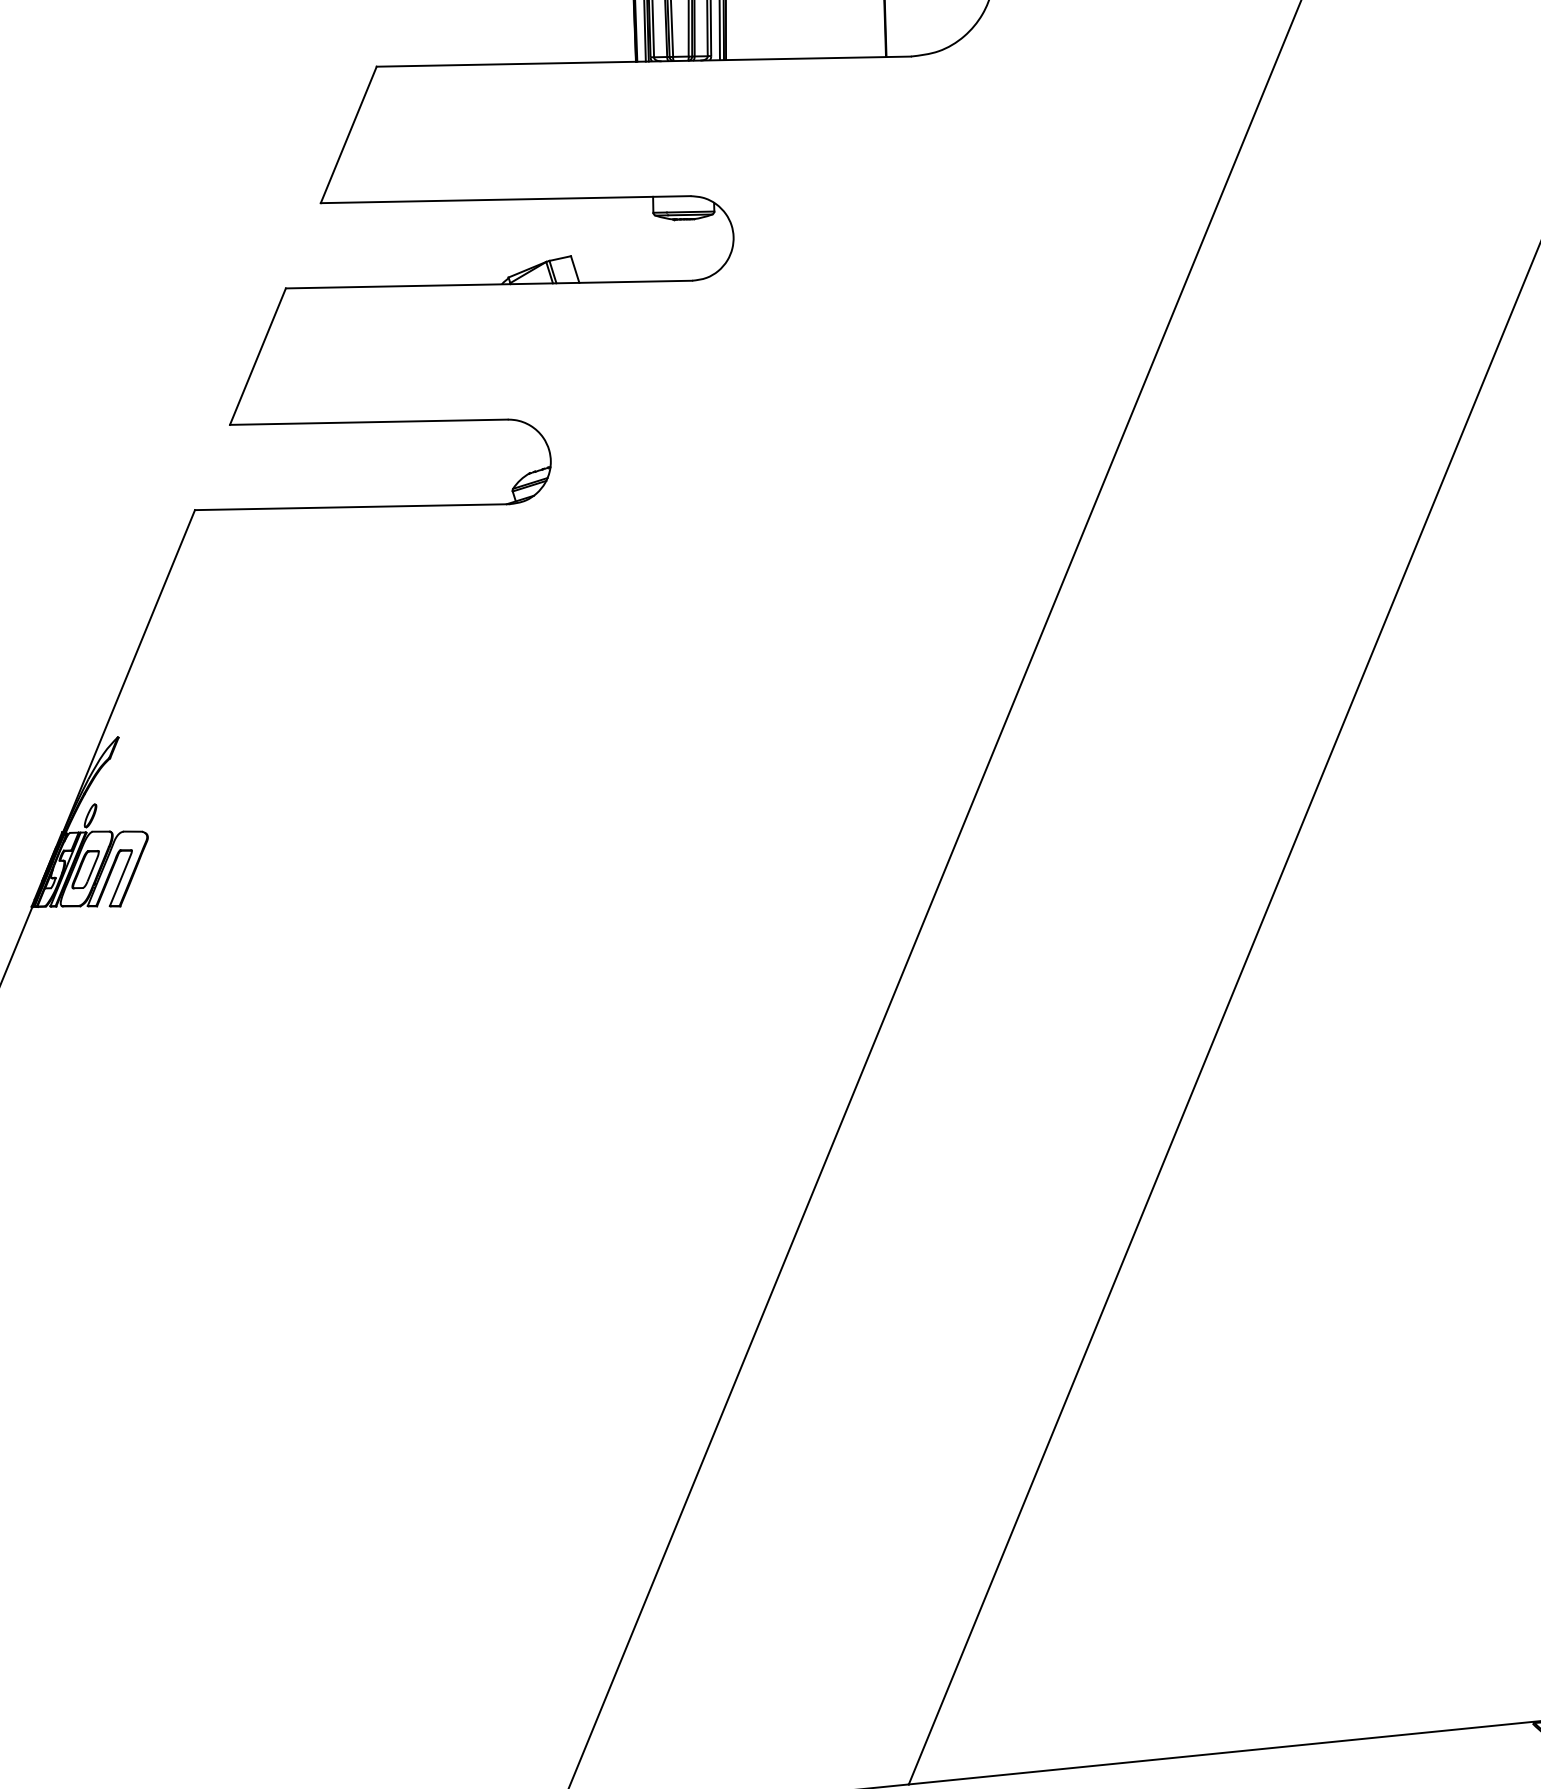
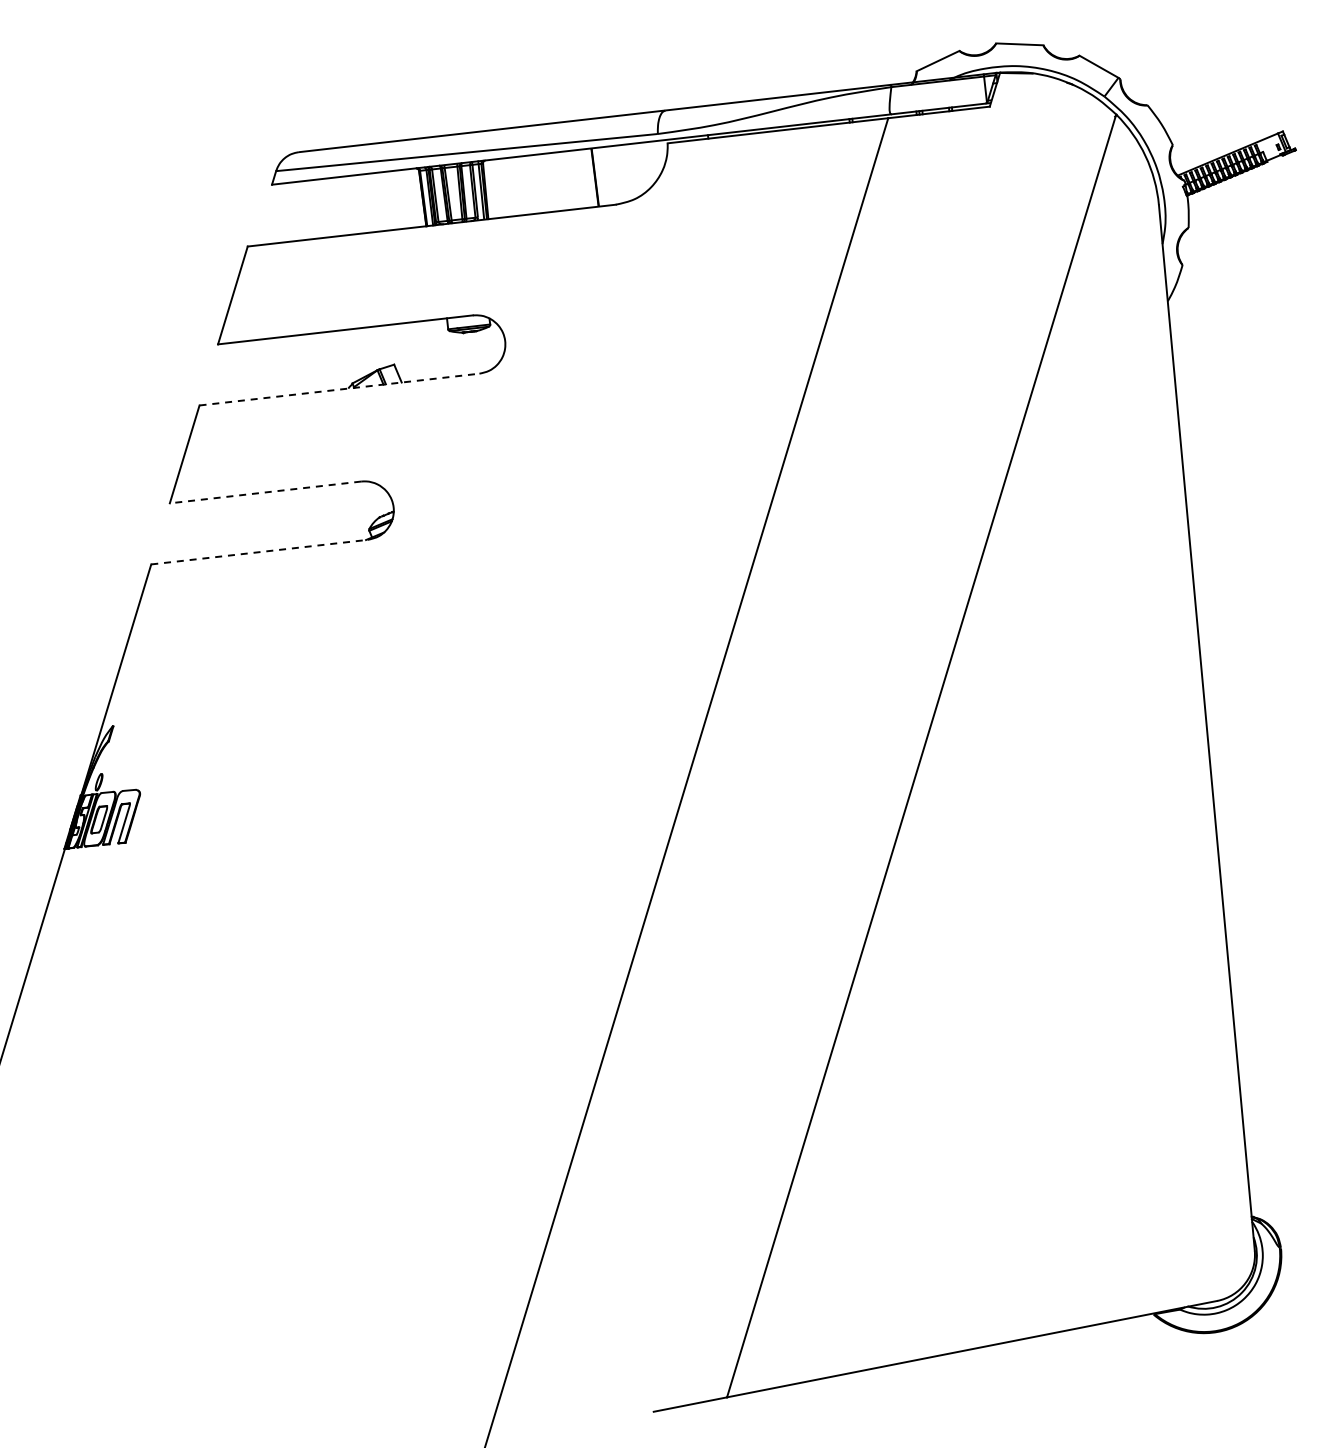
line: (489, 284) -> (339, 389), solid -> dashed
line: (368, 422) -> (265, 492), solid -> dashed
line: (352, 507) -> (259, 552), solid -> dashed

